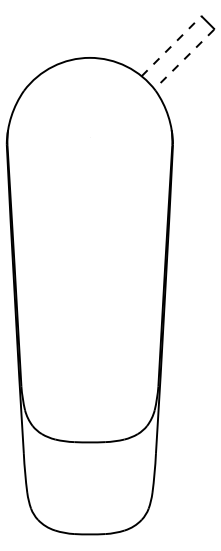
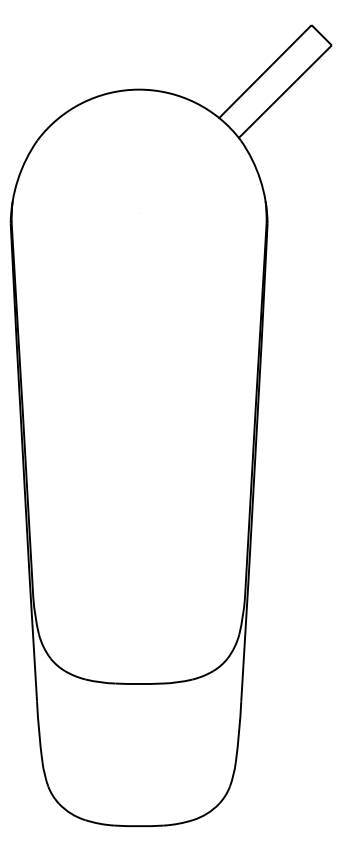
line: (171, 46) -> (265, 72), dashed -> solid
line: (183, 59) -> (283, 92), dashed -> solid

